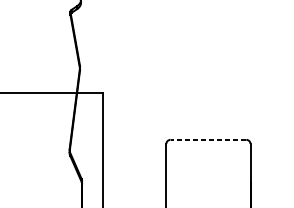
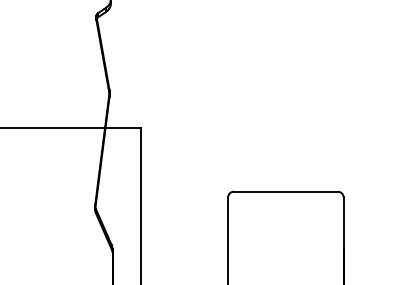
line: (208, 139) -> (285, 191), dashed -> solid

